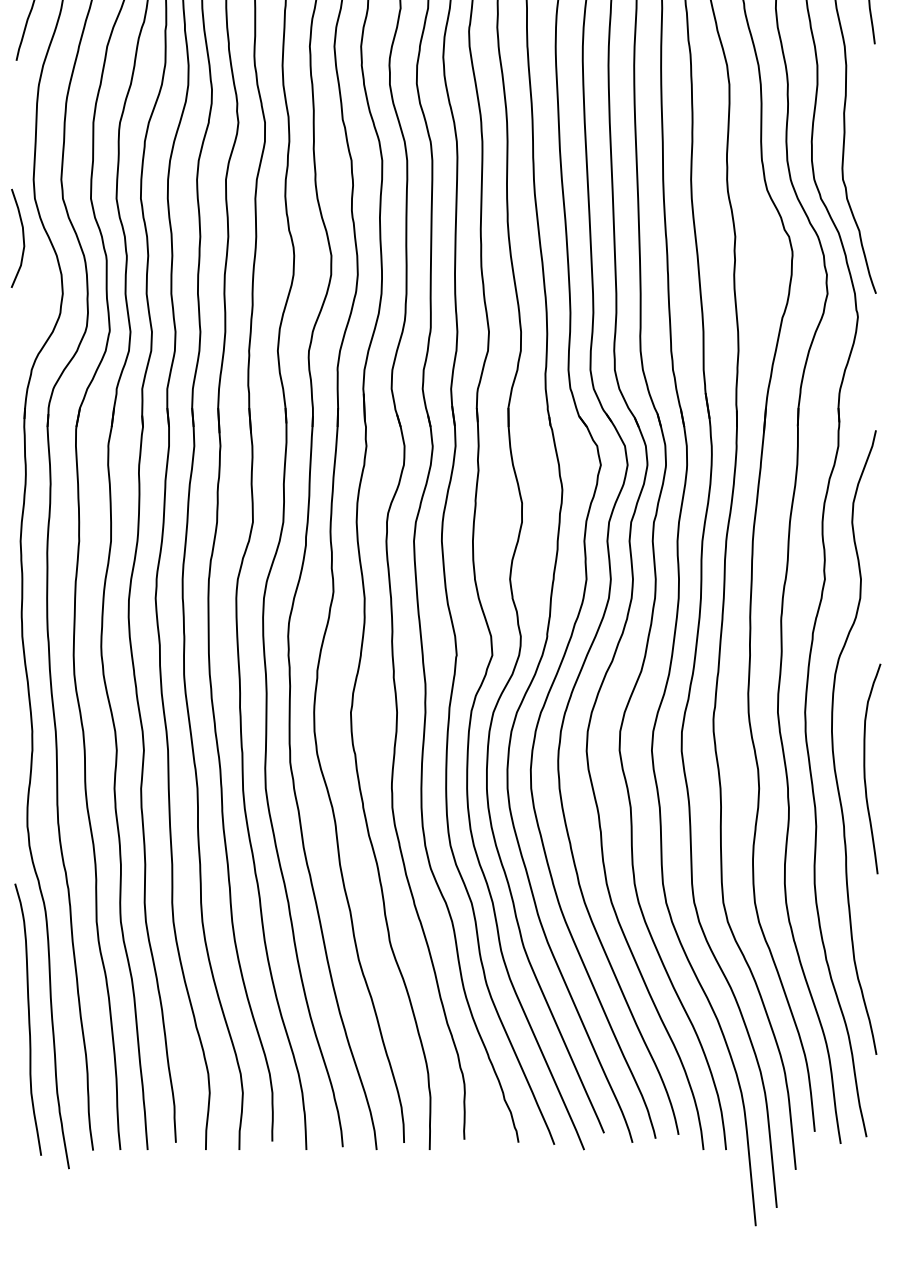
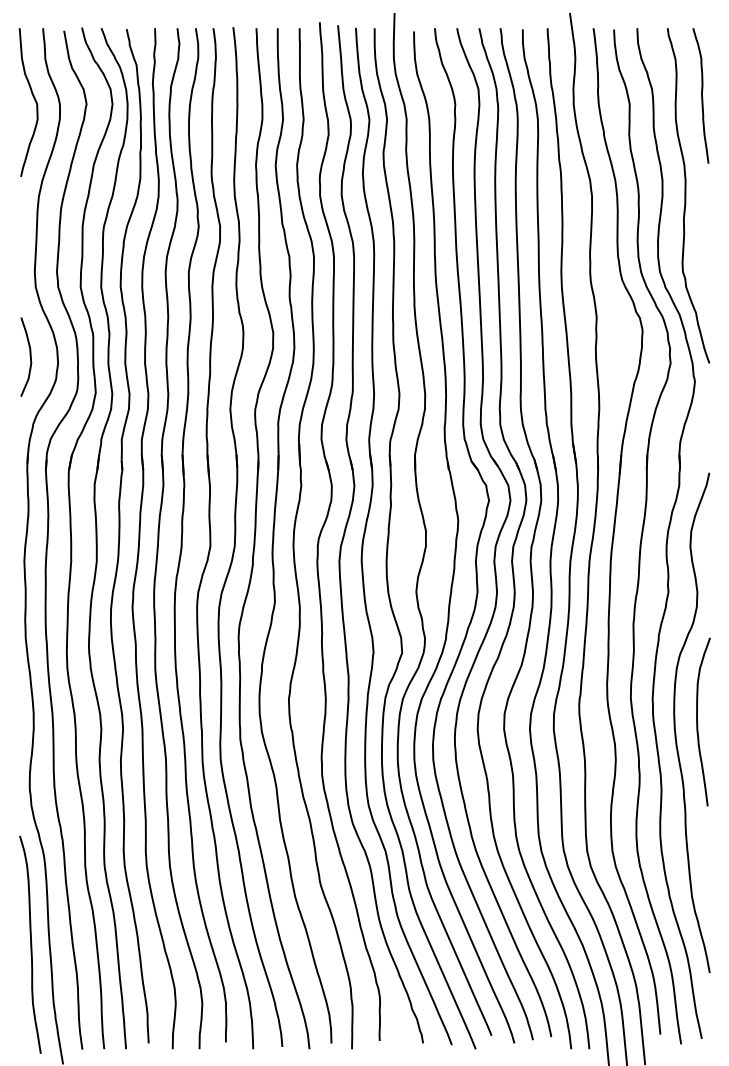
curve: (22, 237) -> (29, 356), moved
curve: (866, 770) -> (698, 723), moved

